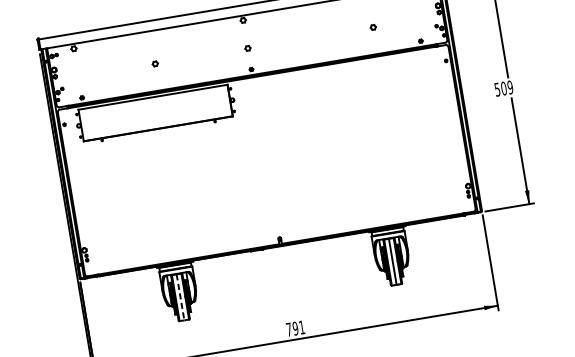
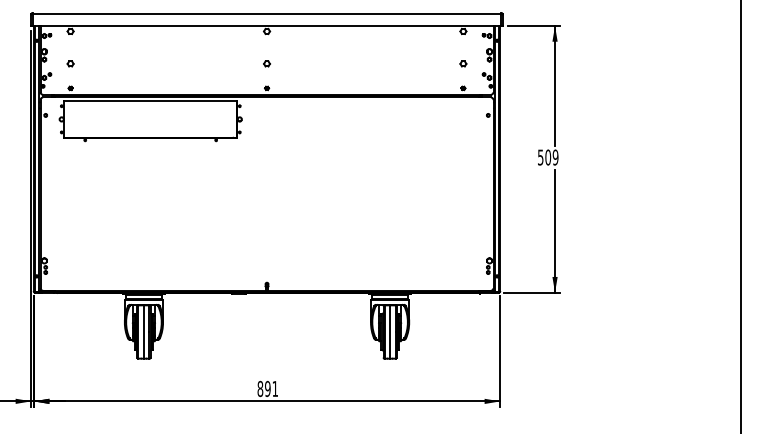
part: (373, 27) -> (463, 63), moved
part: (155, 63) -> (70, 63), moved
line: (180, 297) -> (143, 332), dashed -> solid
text: (289, 329) -> (260, 388), 791 -> 891

